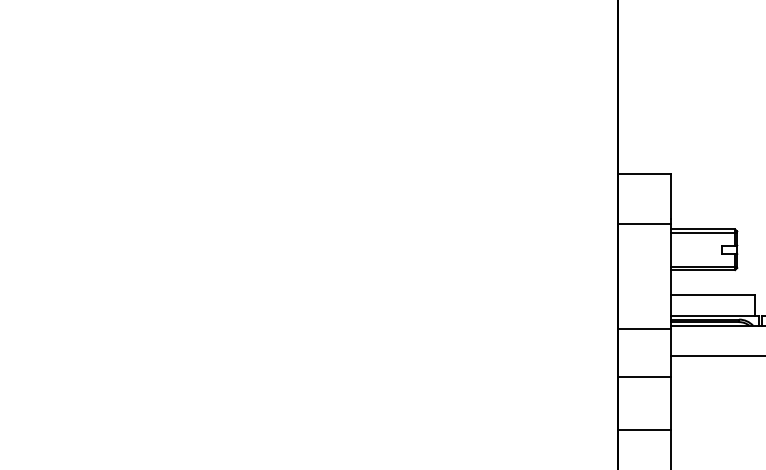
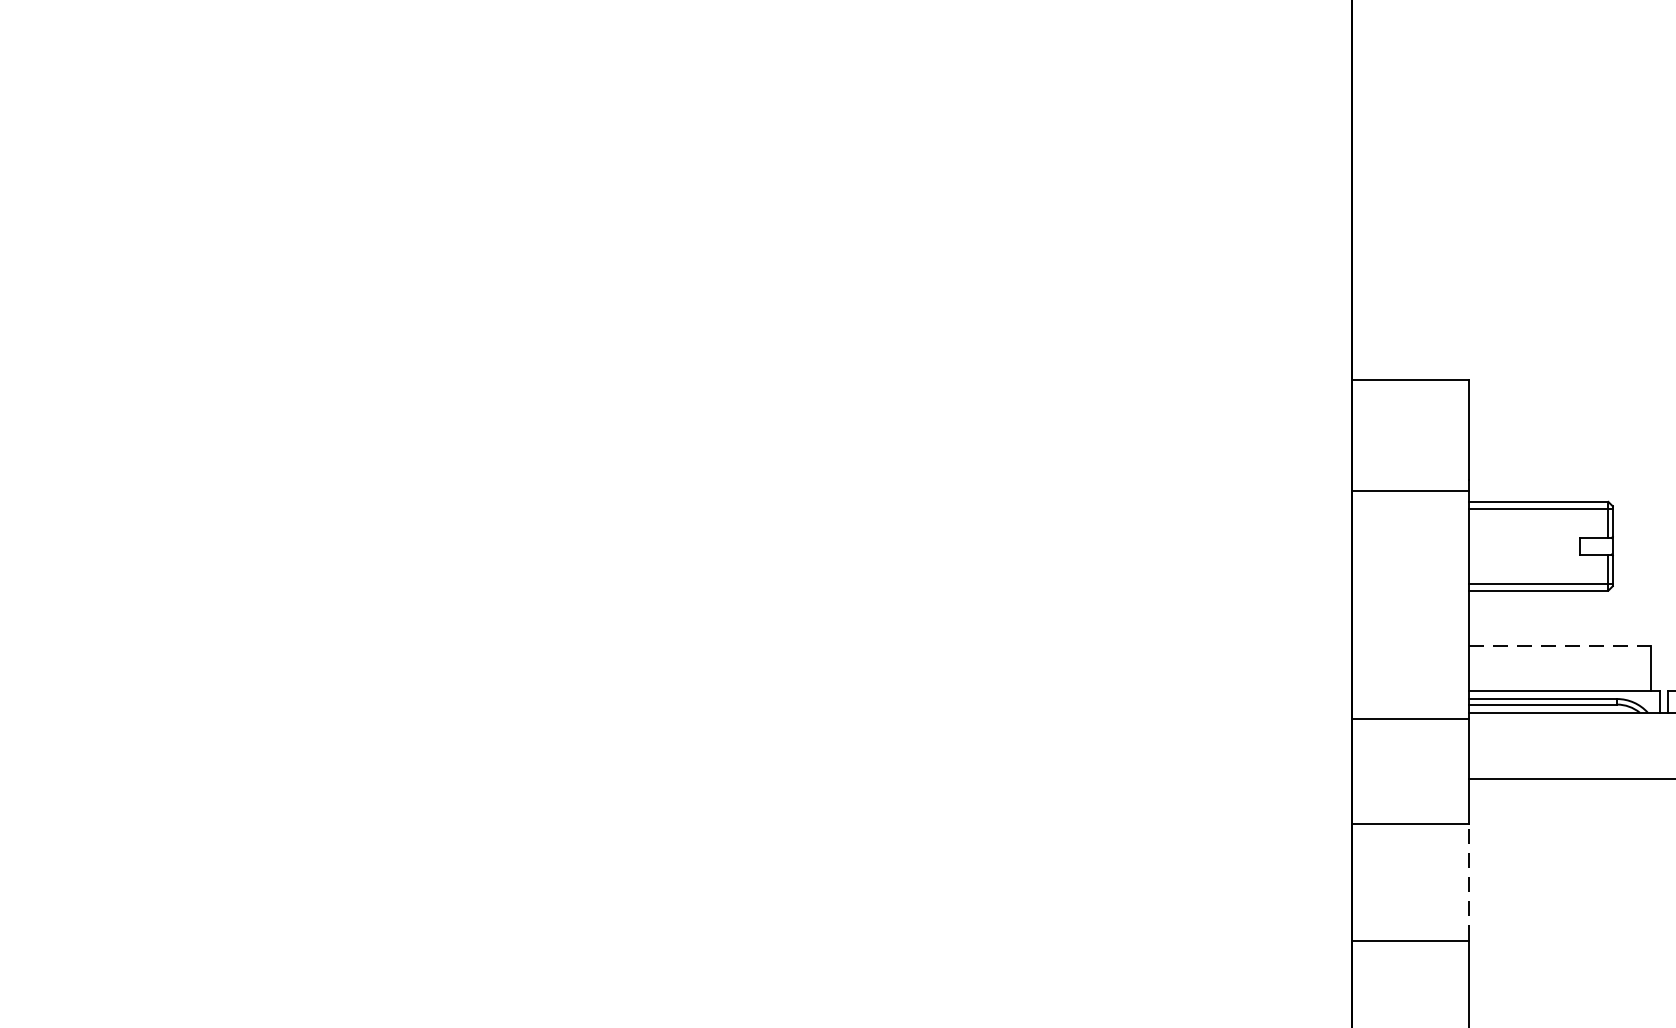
line: (713, 295) -> (1560, 646), solid -> dashed
line: (671, 403) -> (1469, 882), solid -> dashed

